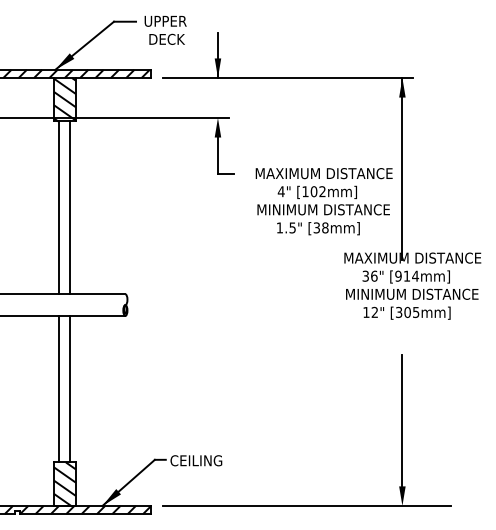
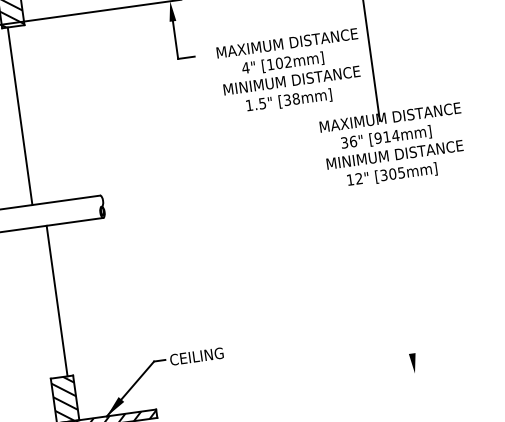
line: (70, 207) -> (31, 114), removed
line: (59, 388) -> (45, 301), removed
line: (402, 420) -> (402, 285), removed
line: (307, 505) -> (317, 386), removed

